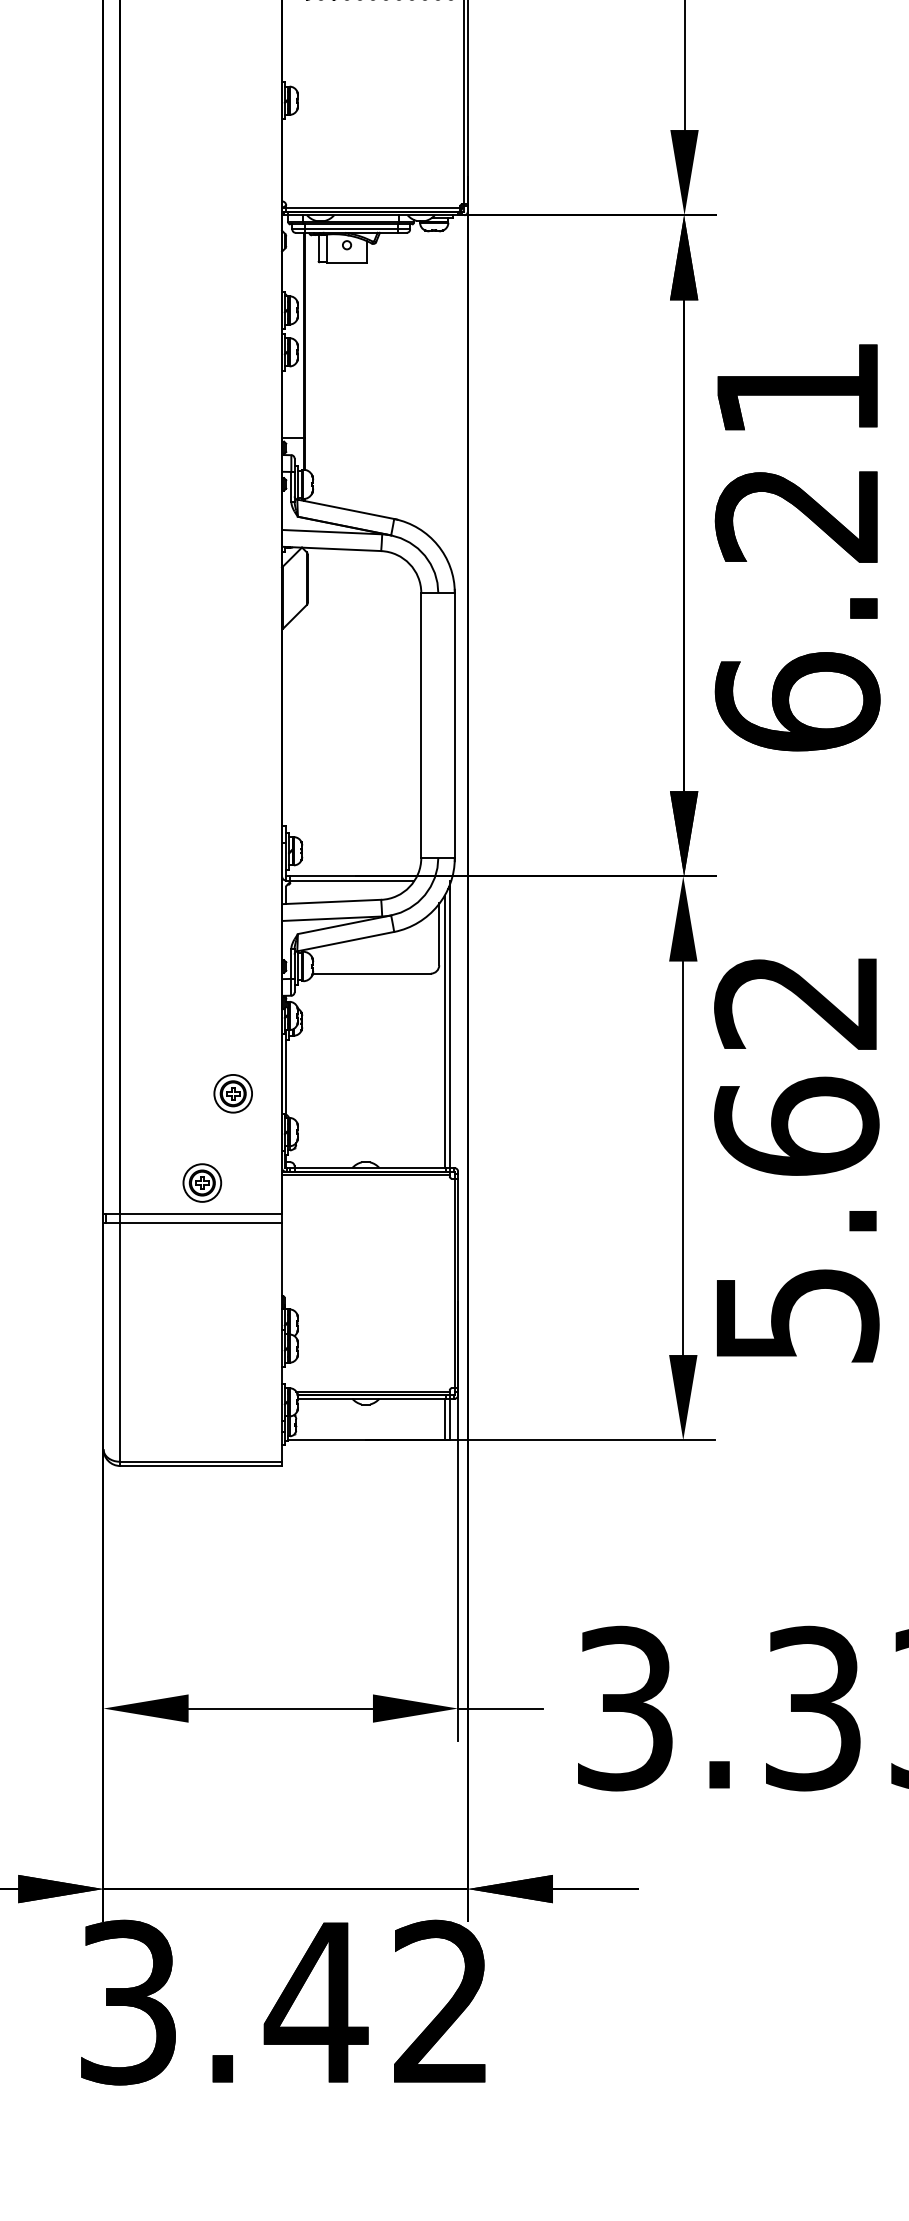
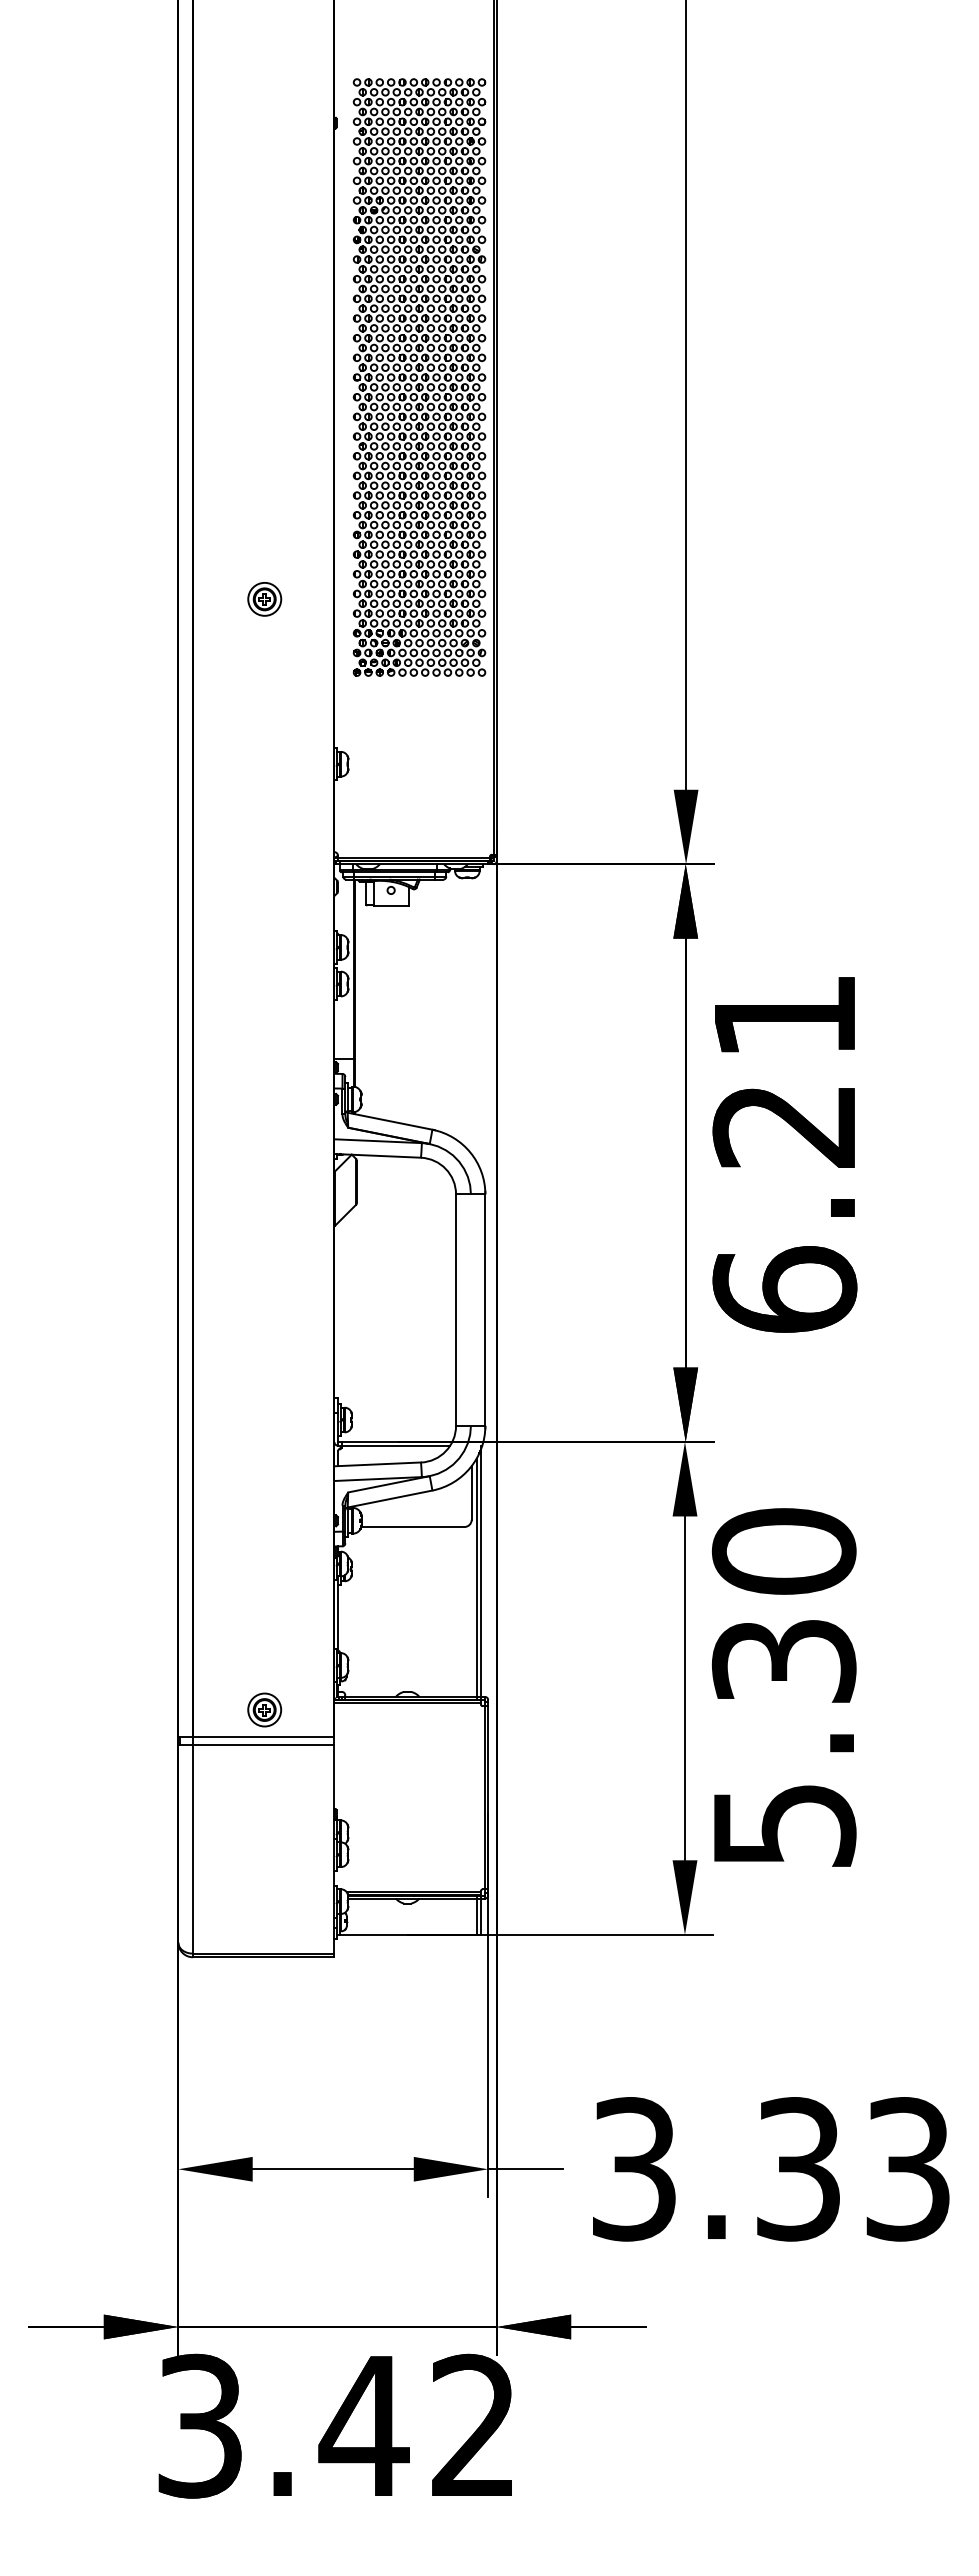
text: (795, 1063) -> (783, 1605), 5.62 -> 5.30
part: (232, 1093) -> (291, 1631), removed

